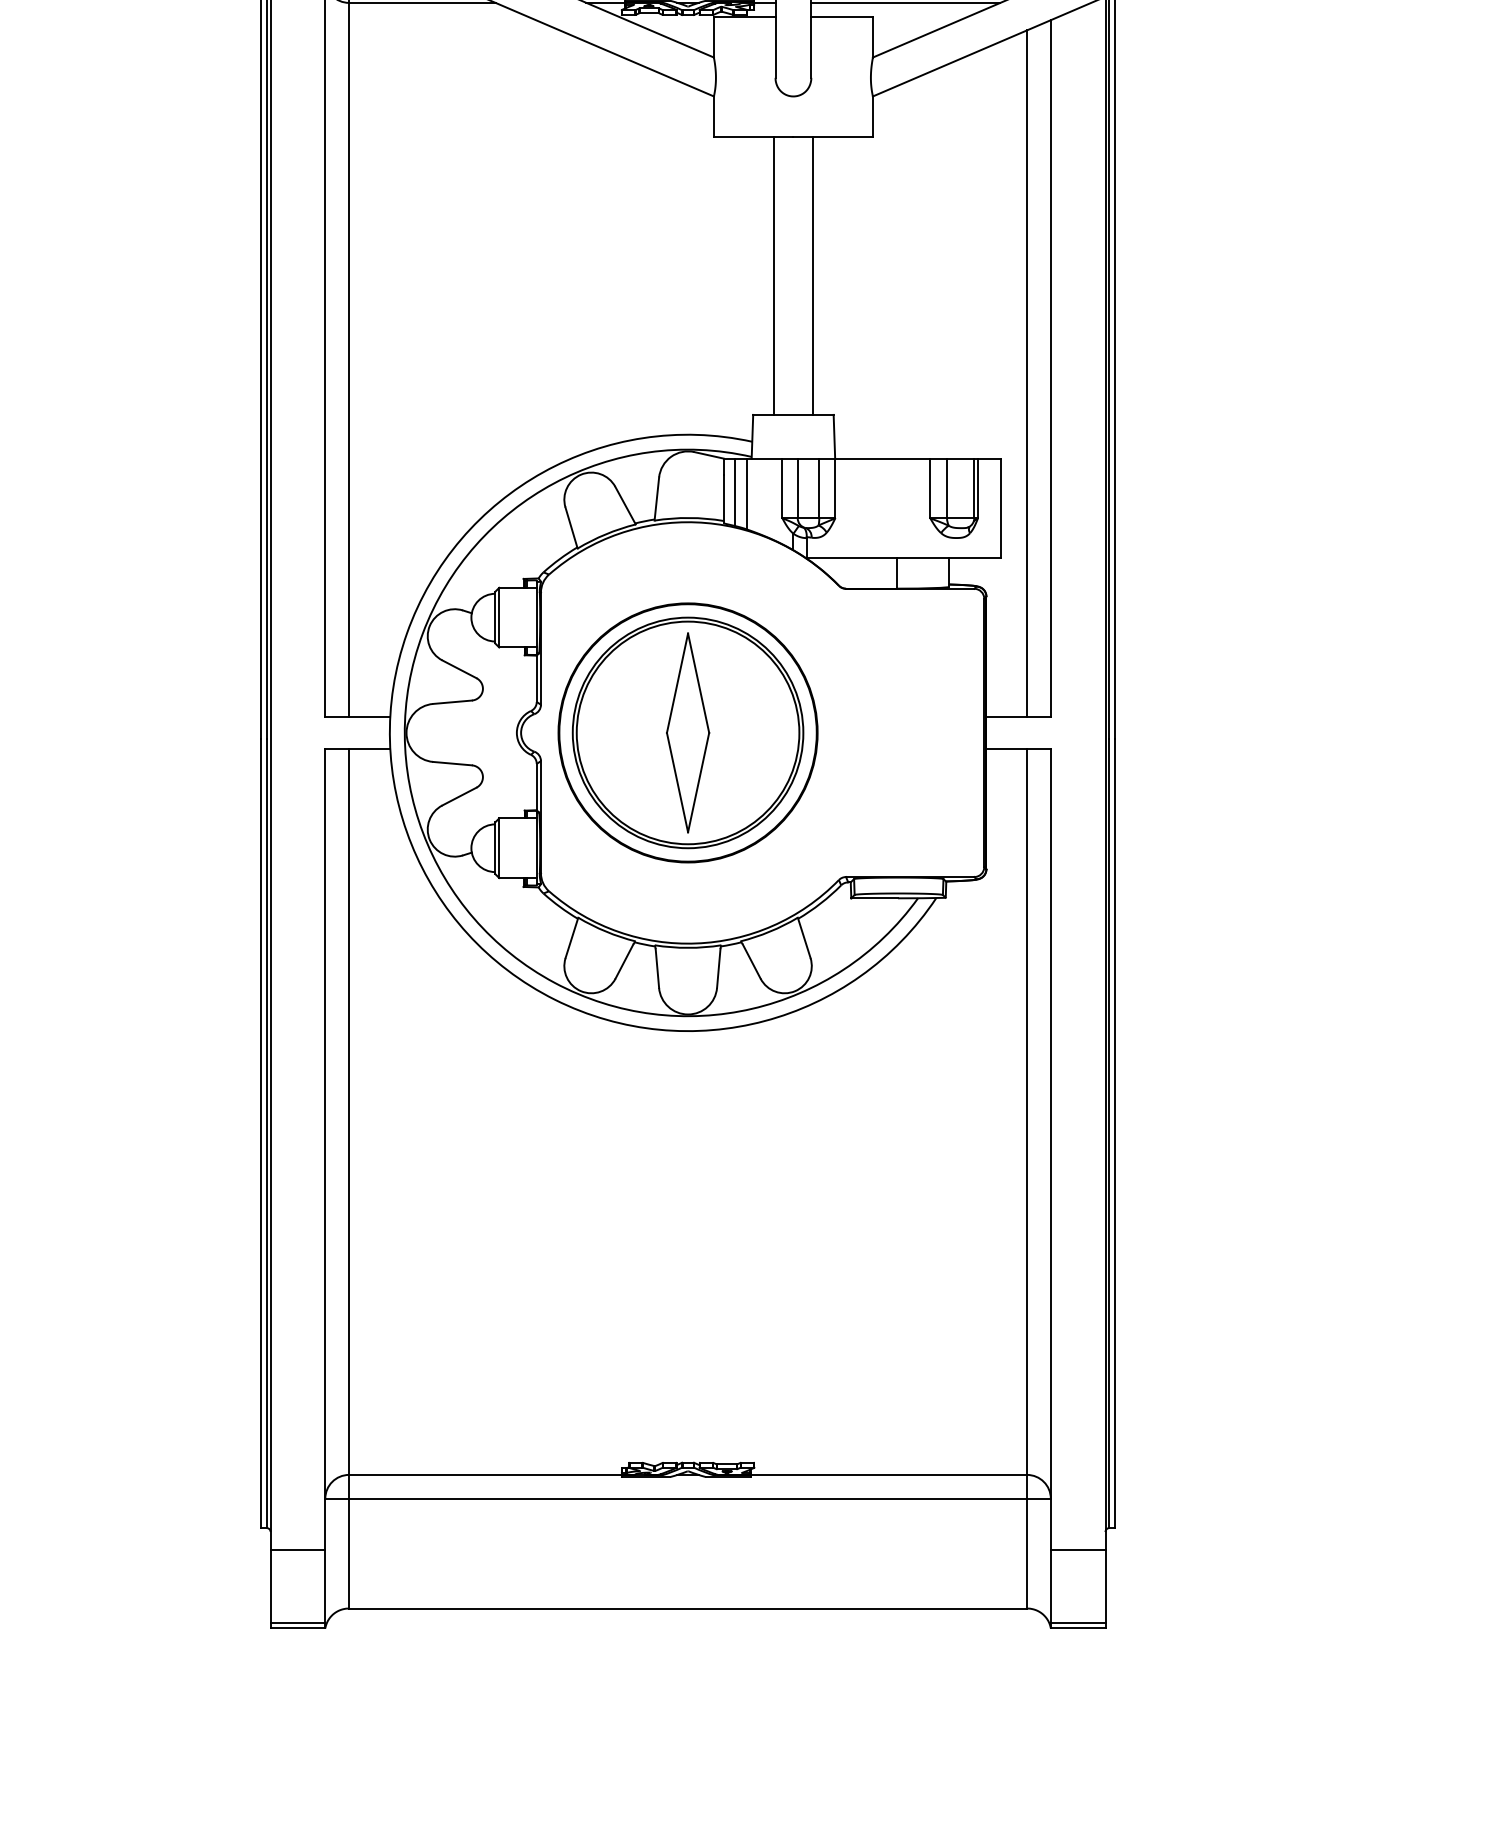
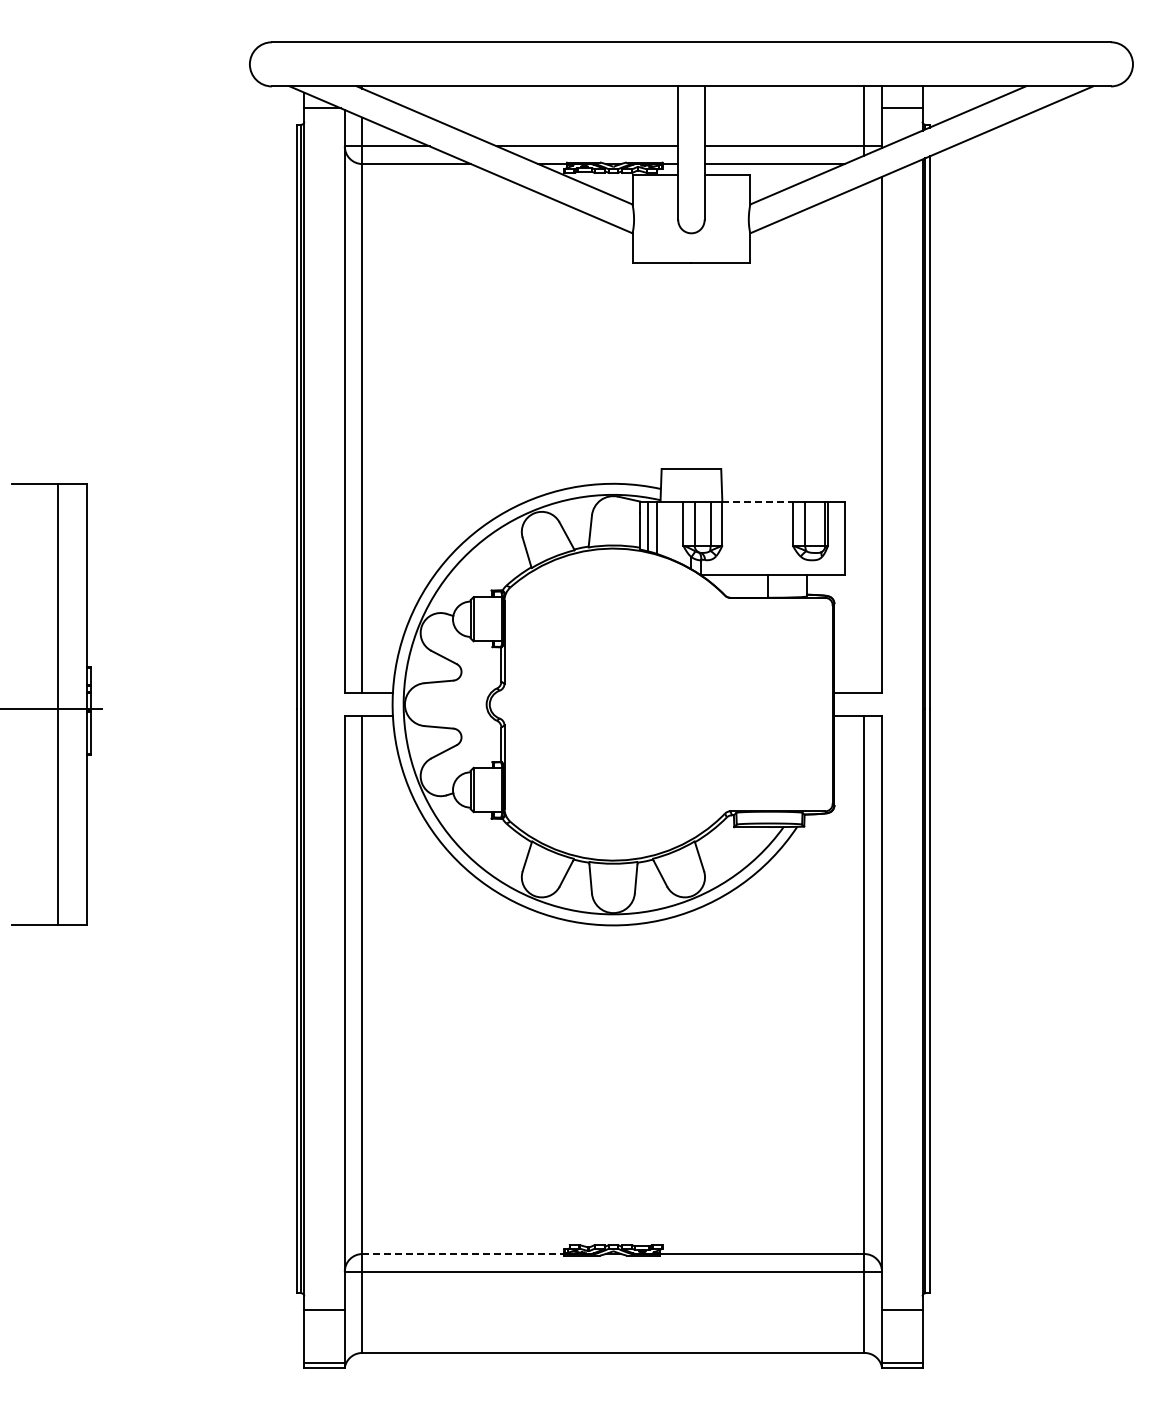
line: (773, 276) -> (676, 366), removed
line: (813, 276) -> (706, 366), removed
line: (1027, 373) -> (864, 438), removed
line: (883, 458) -> (758, 501), solid -> dashed
part: (688, 732) -> (613, 704), removed
line: (485, 1475) -> (463, 1254), solid -> dashed

